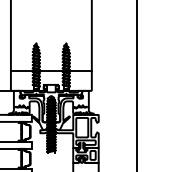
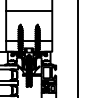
line: (51, 18) -> (29, 10), added

